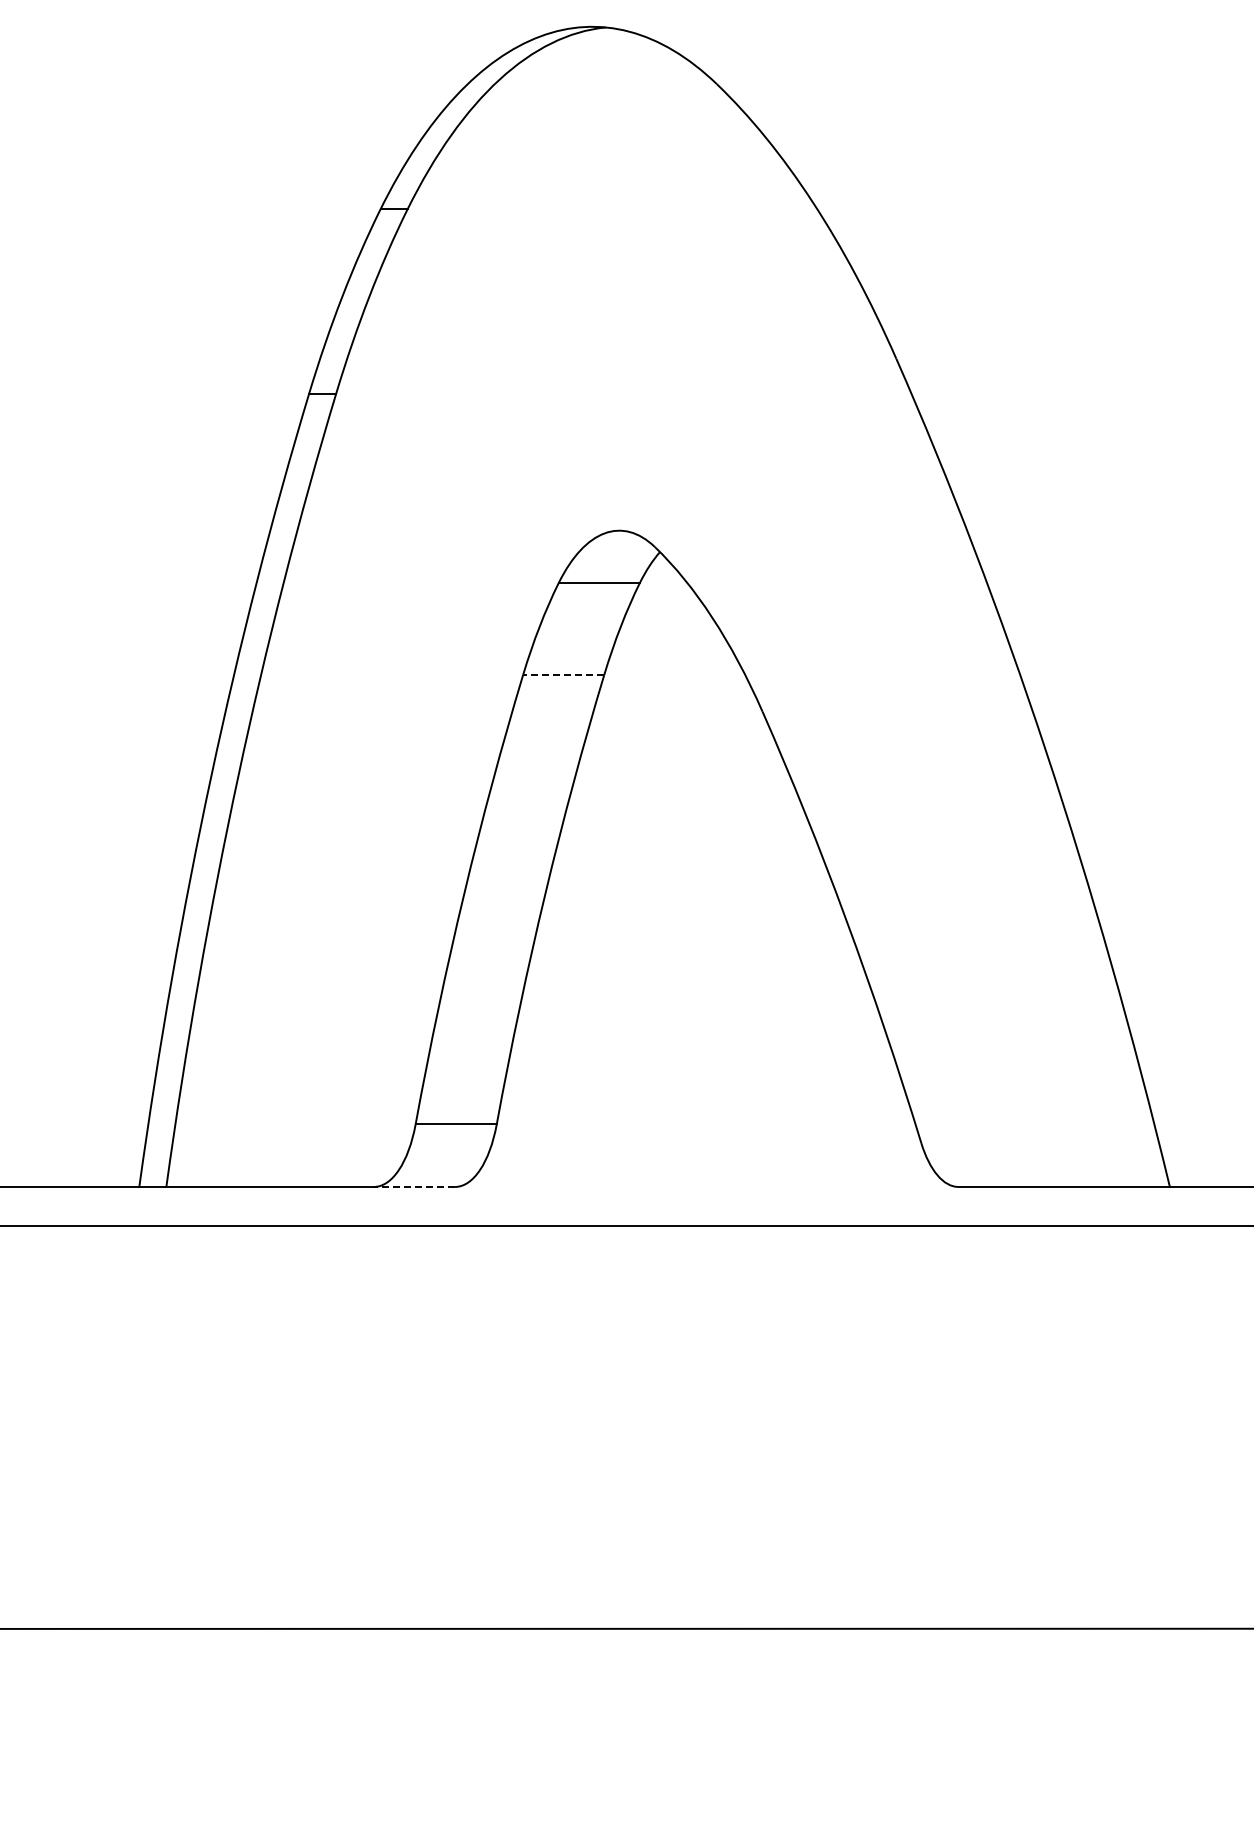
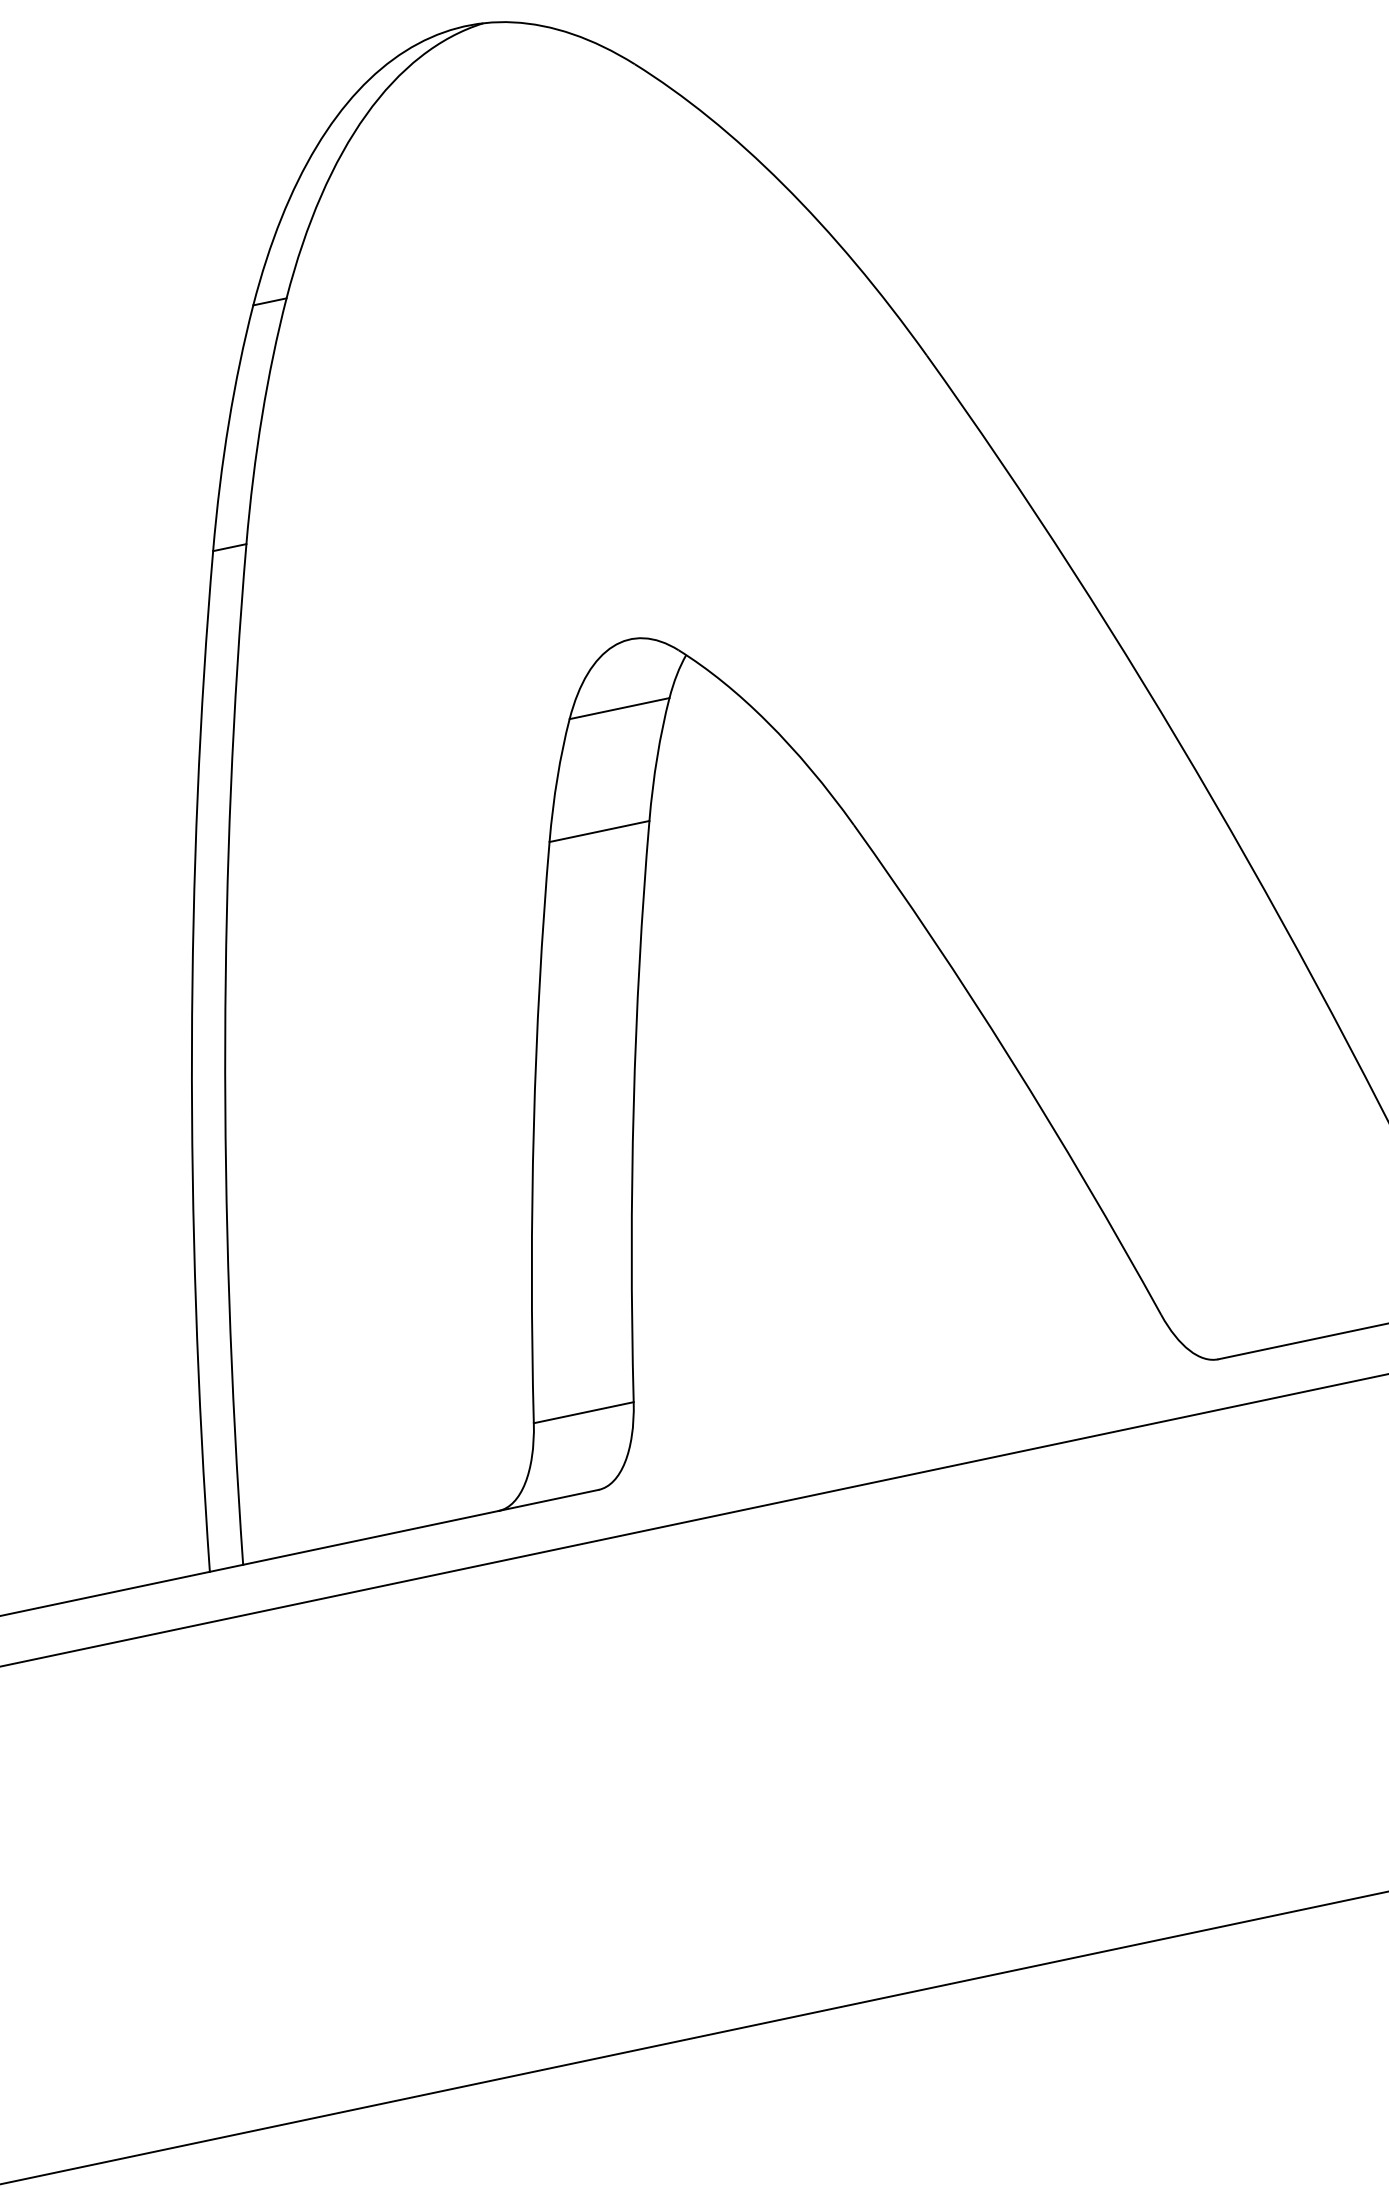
line: (563, 675) -> (599, 832), dashed -> solid
line: (414, 1186) -> (548, 1499), dashed -> solid

